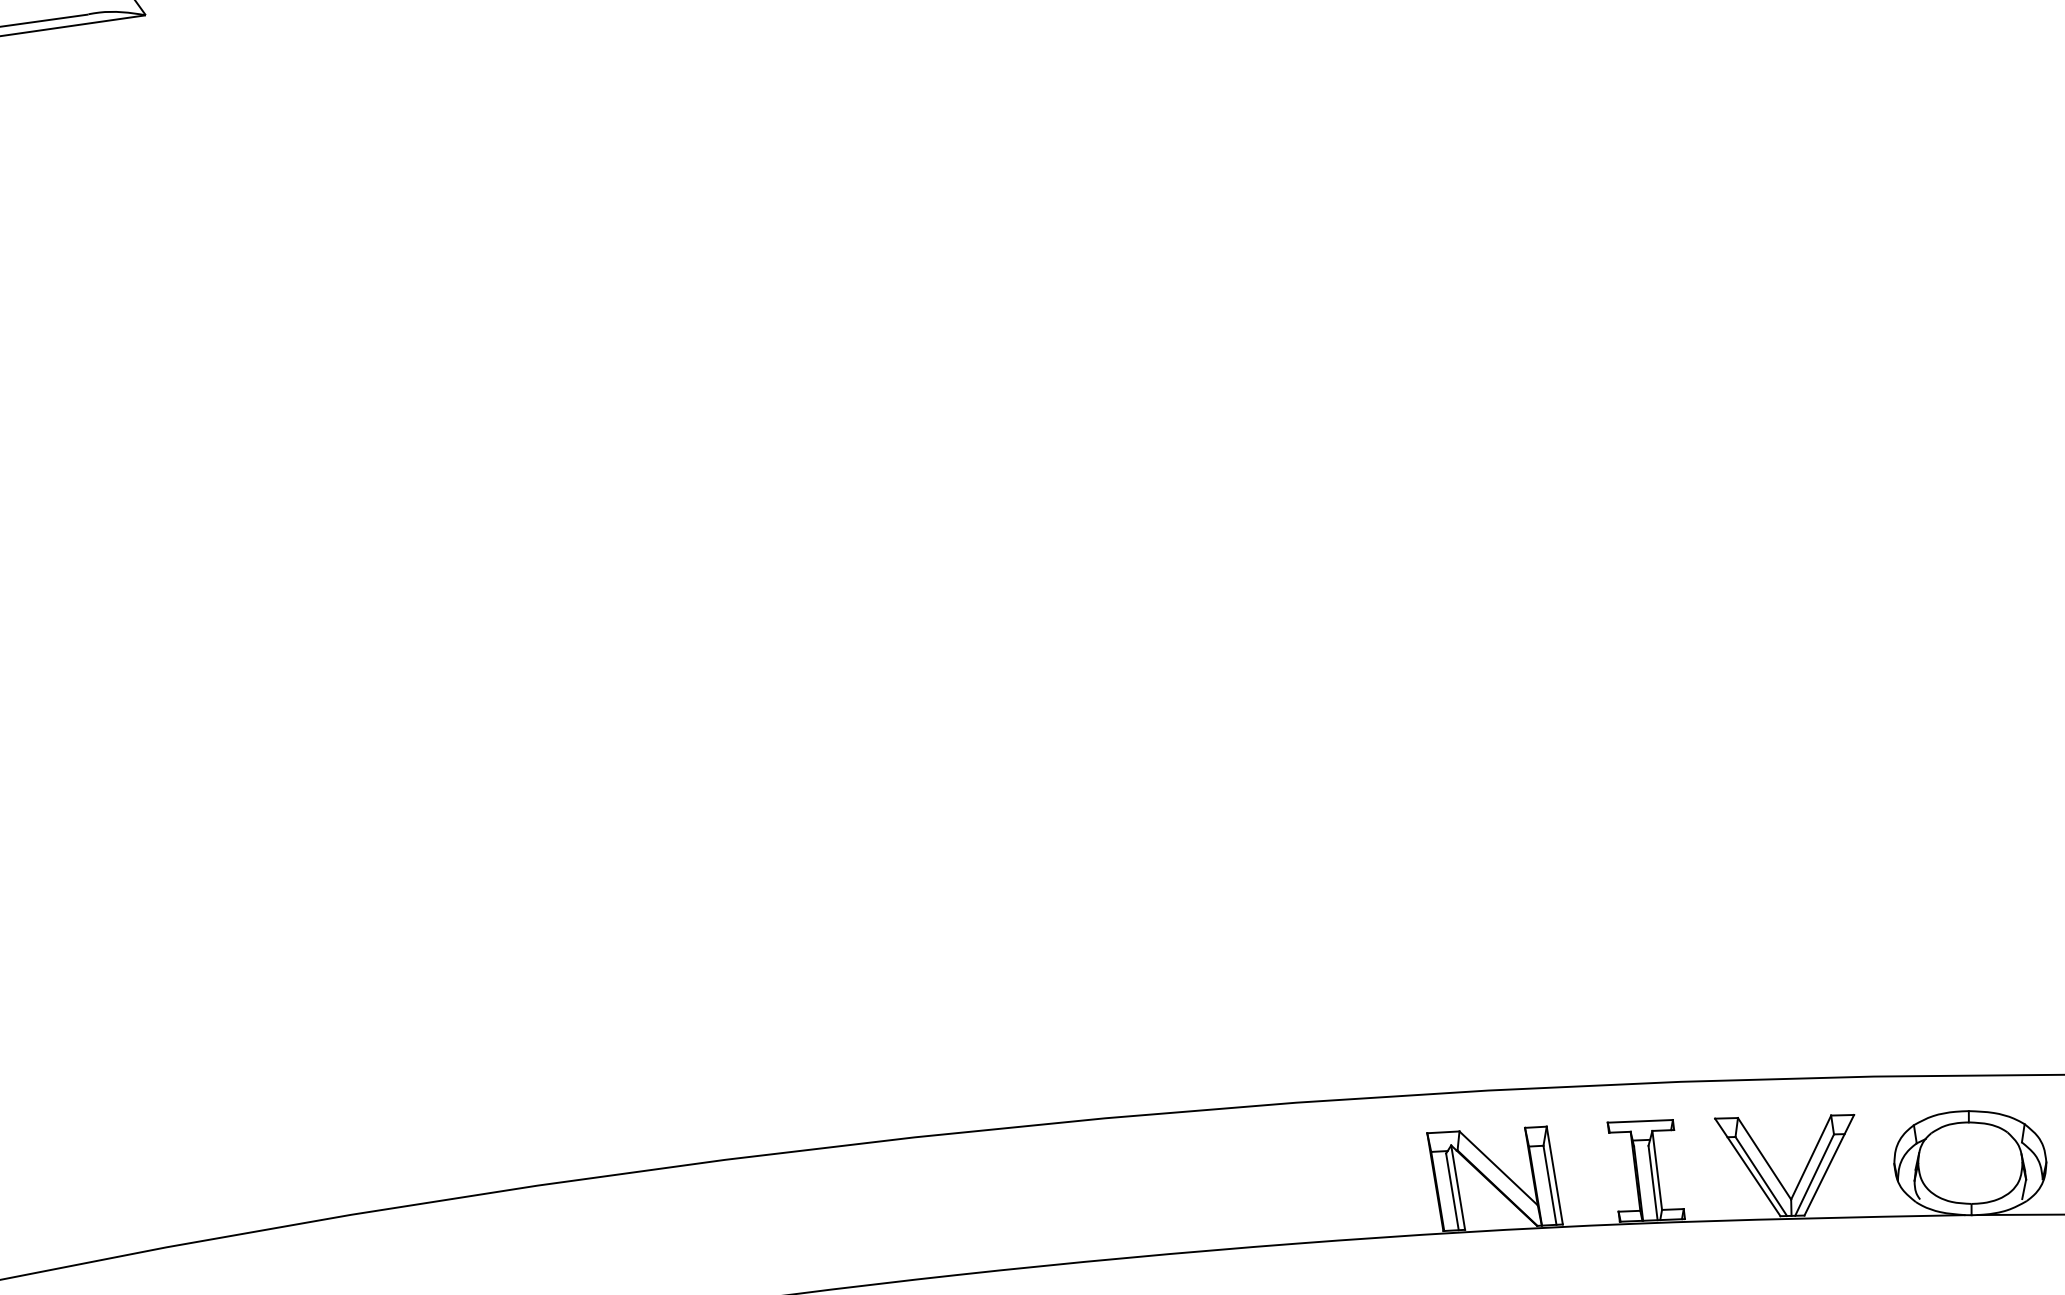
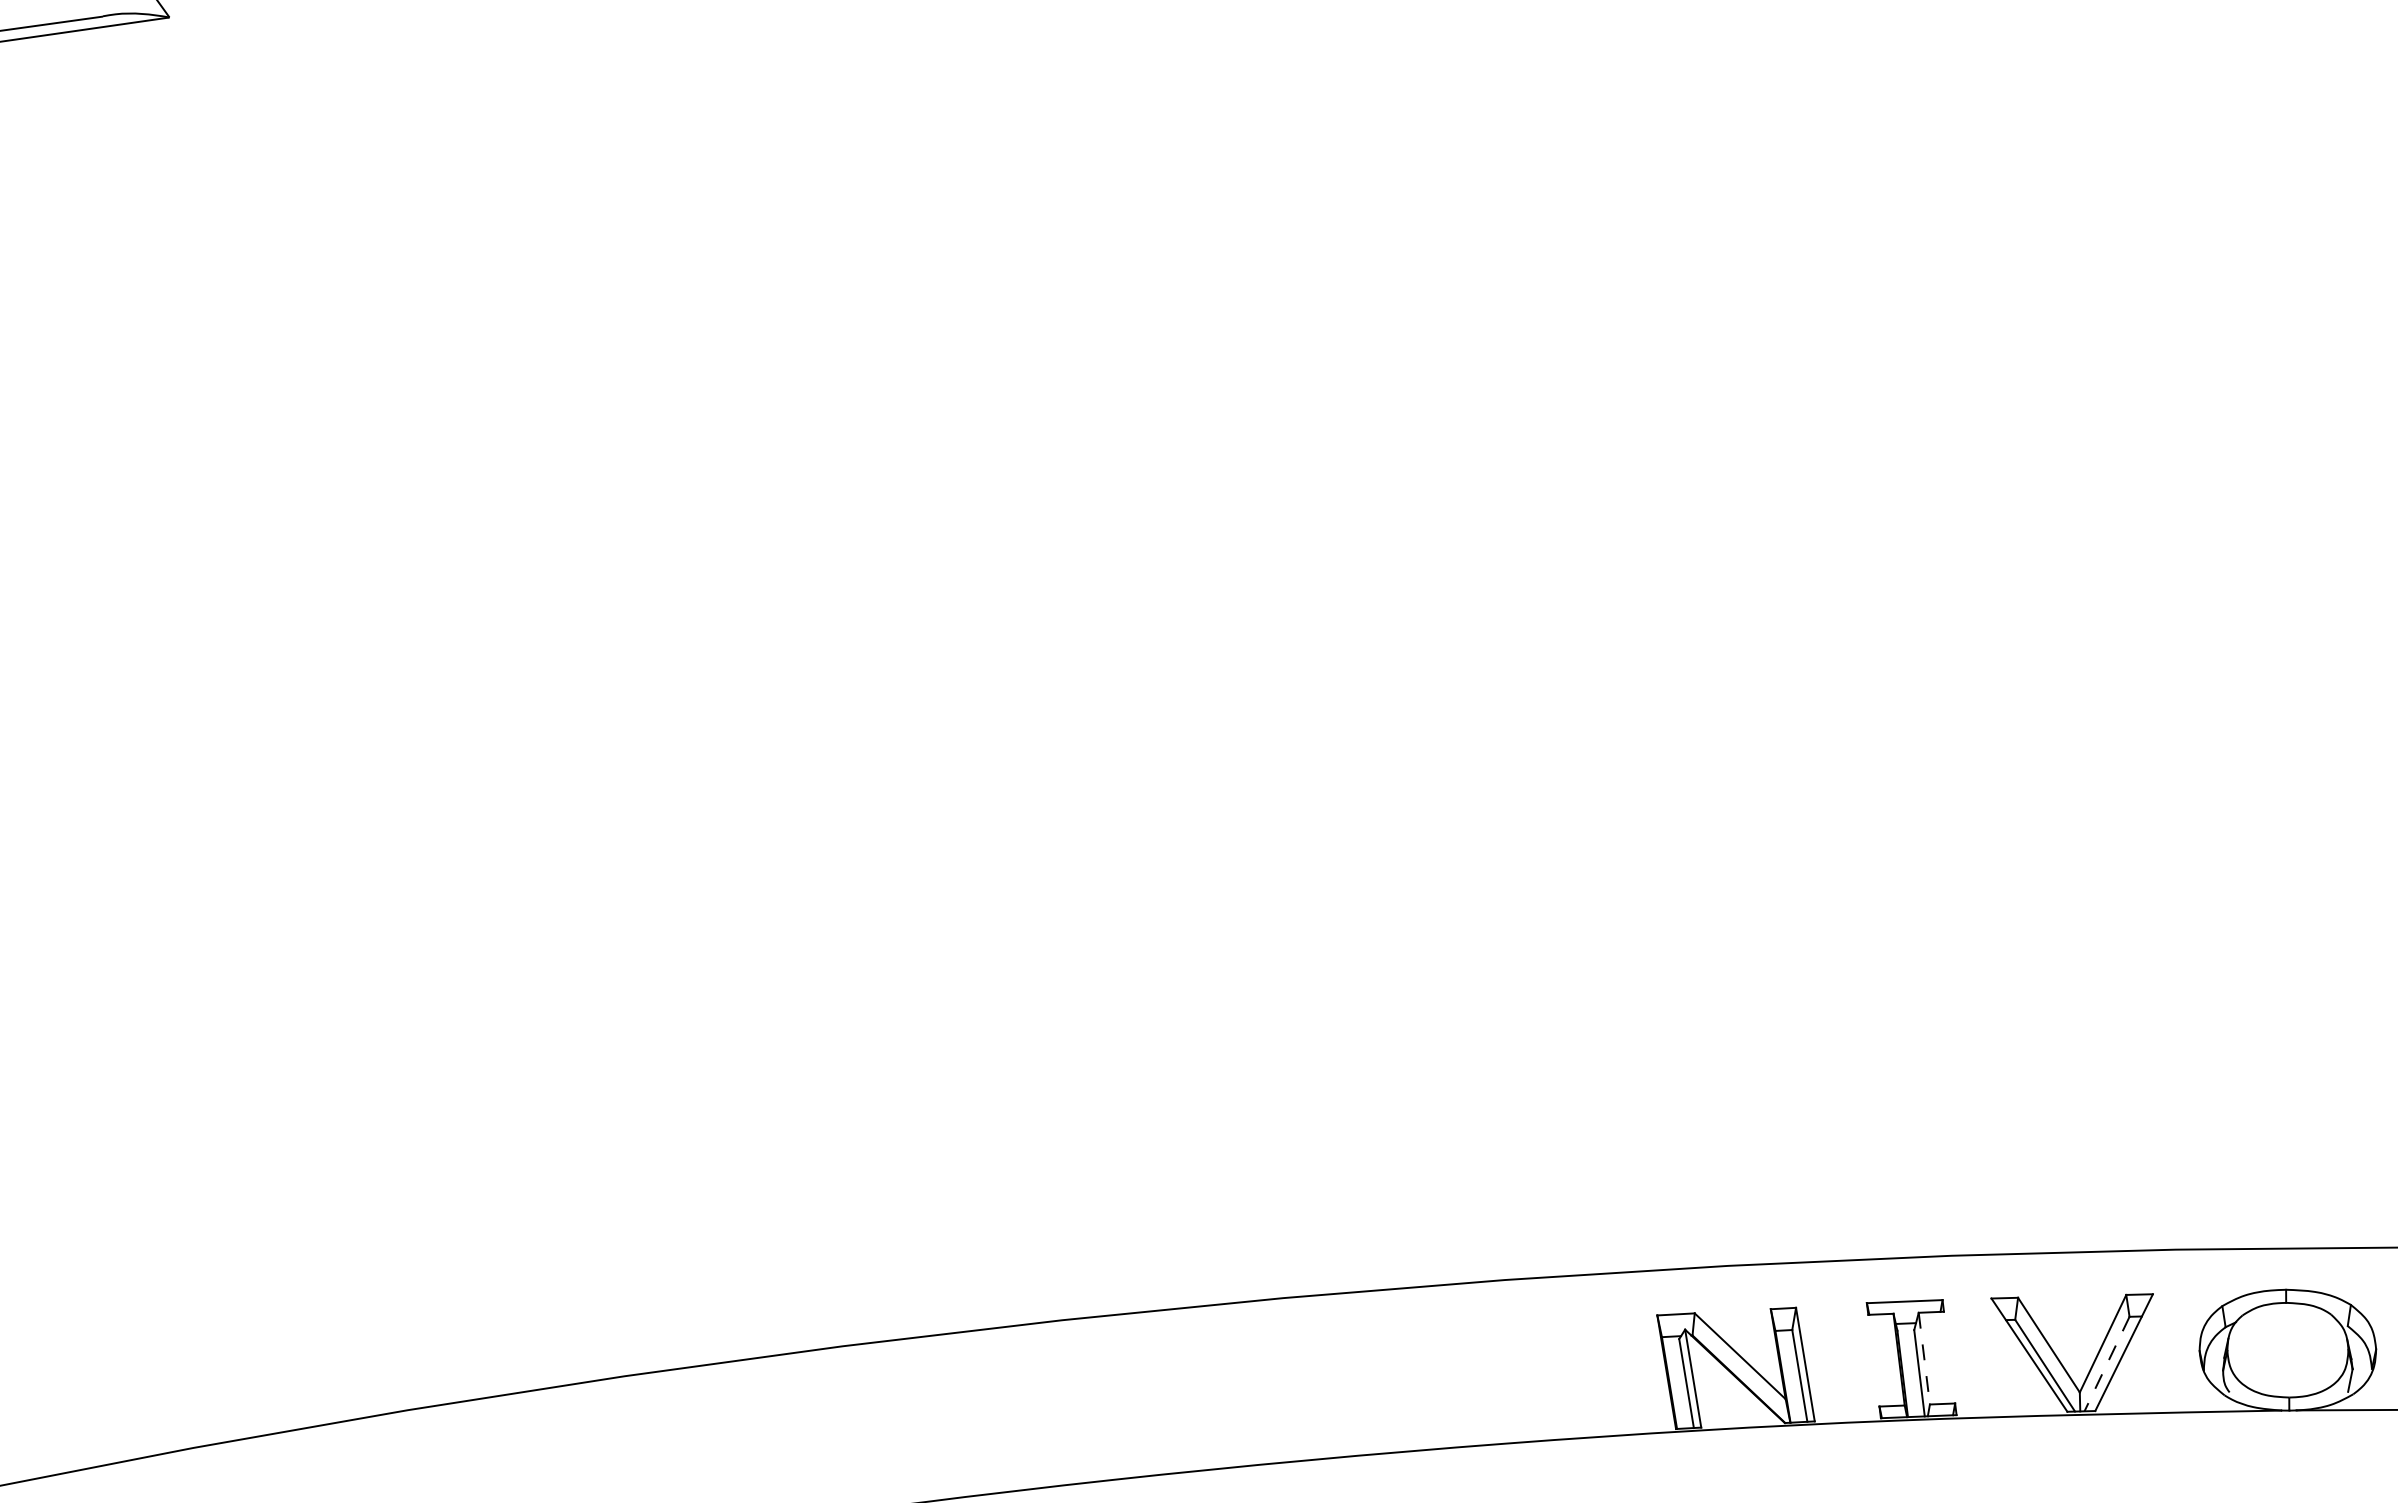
line: (1657, 1171) -> (1924, 1359), solid -> dashed
line: (1814, 1175) -> (2106, 1364), solid -> dashed

